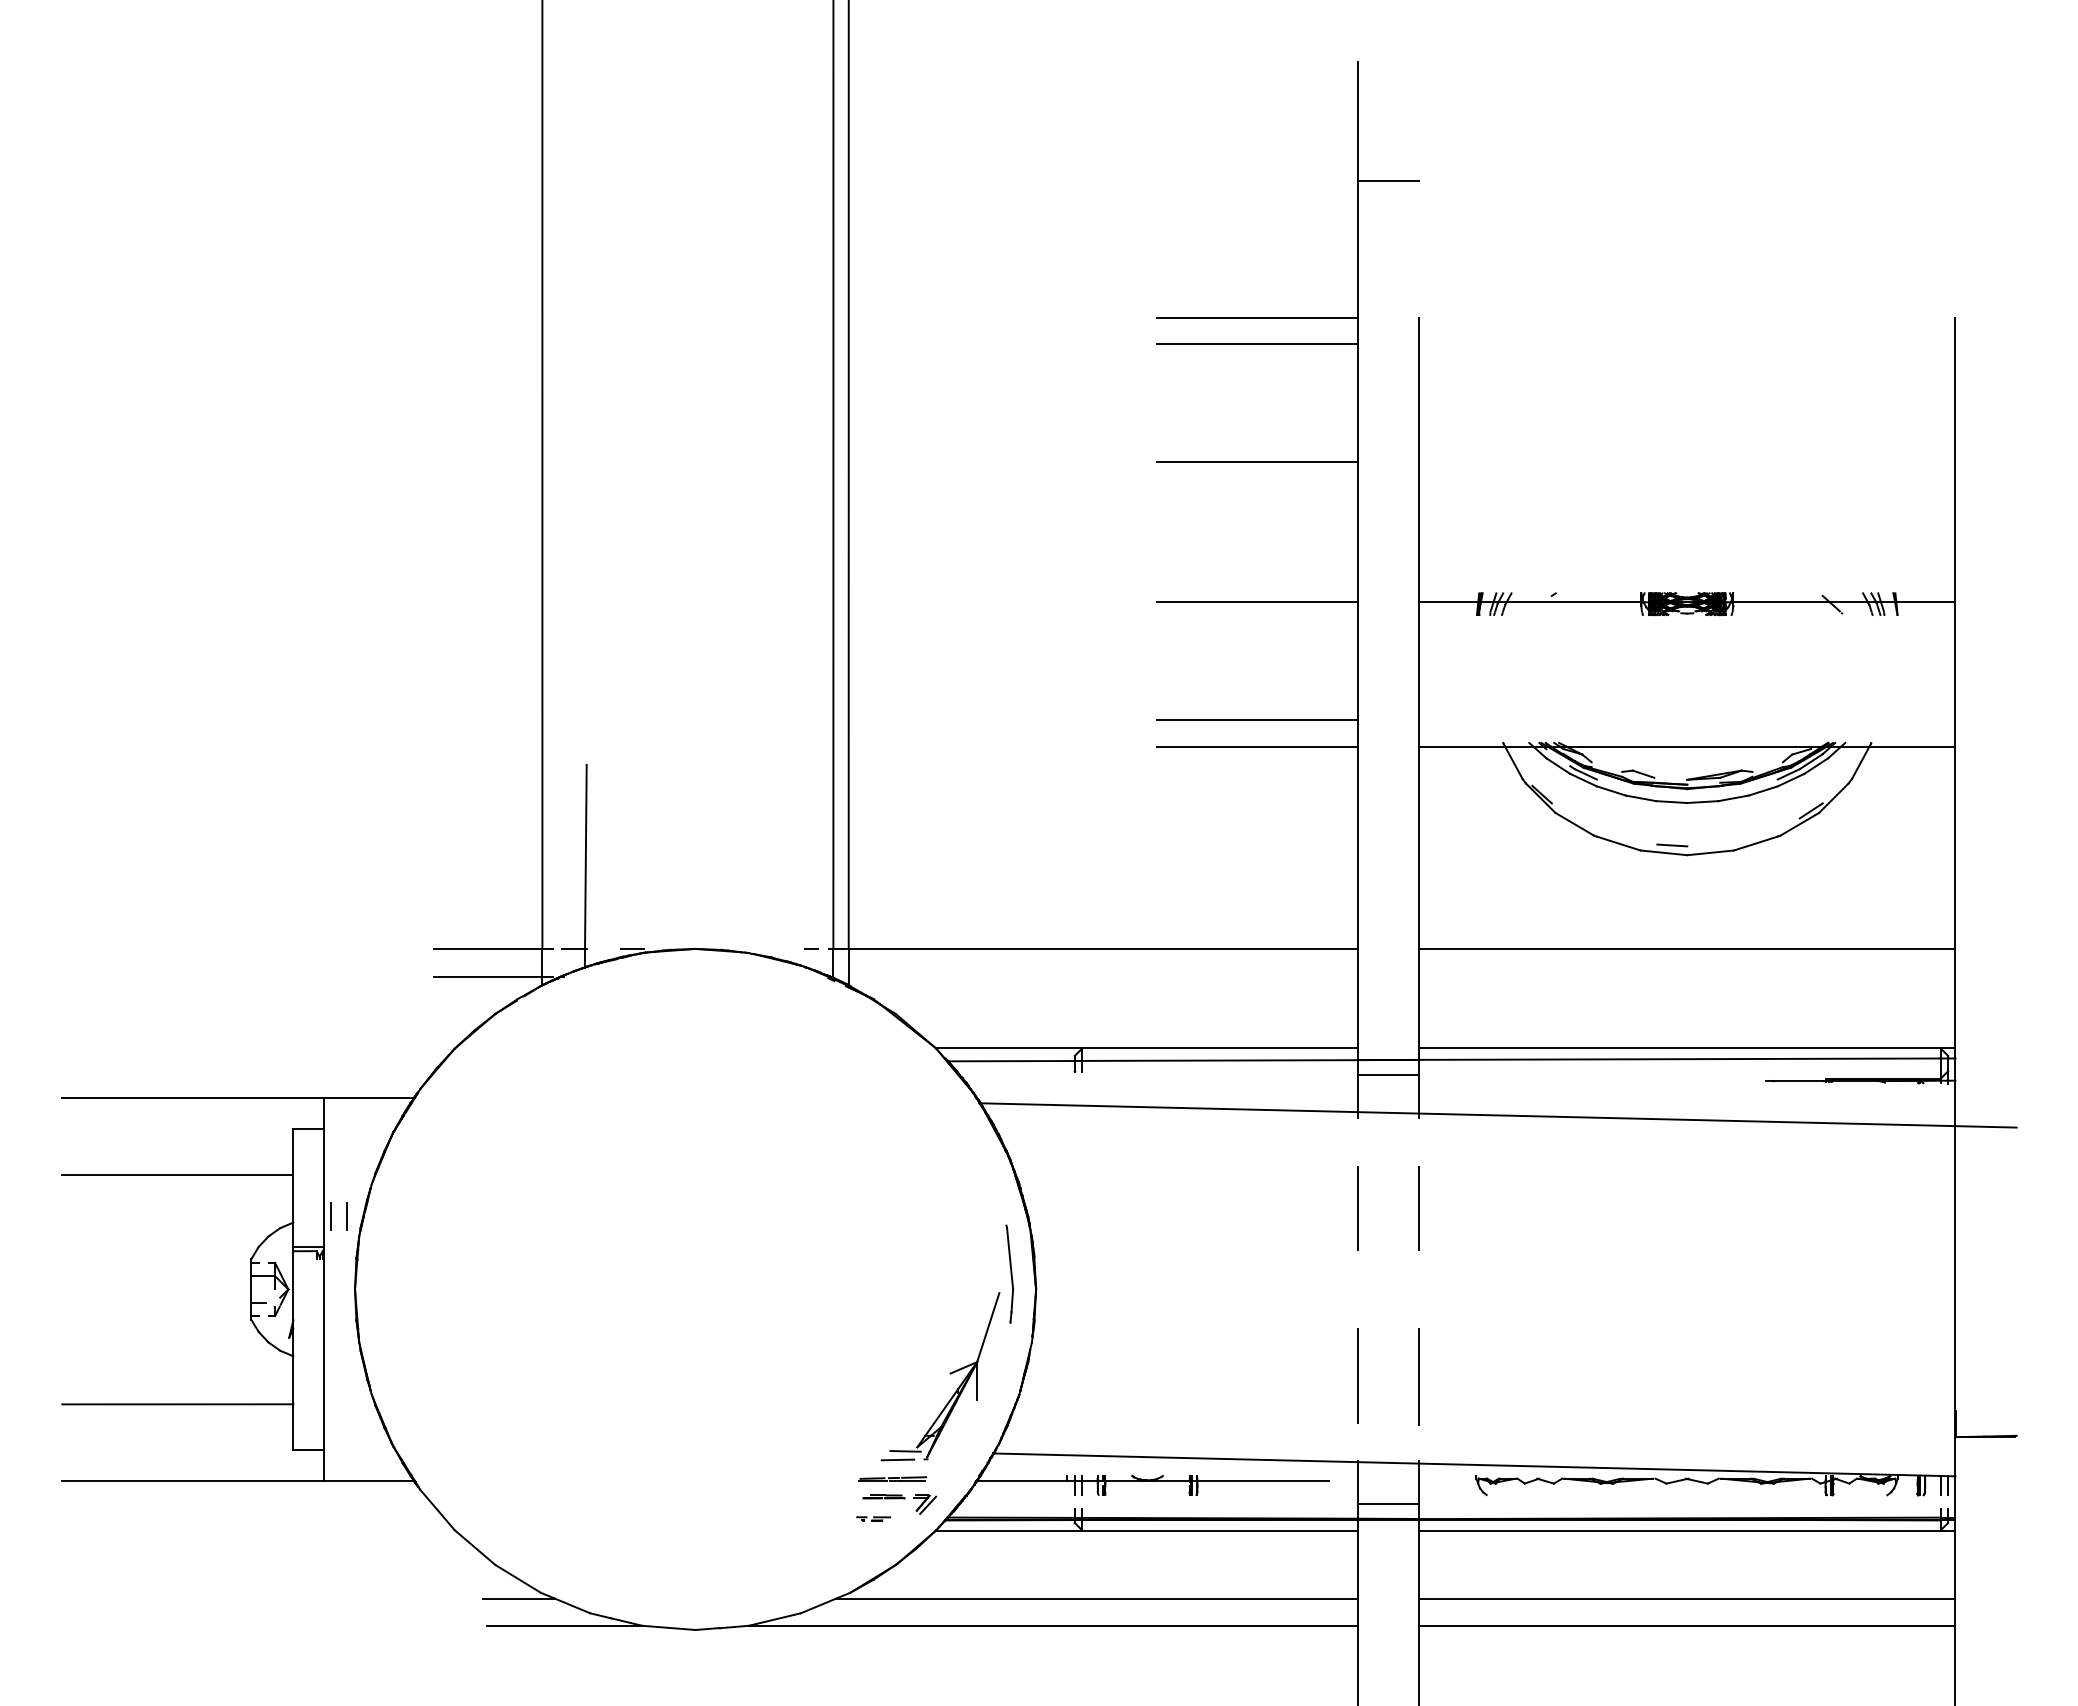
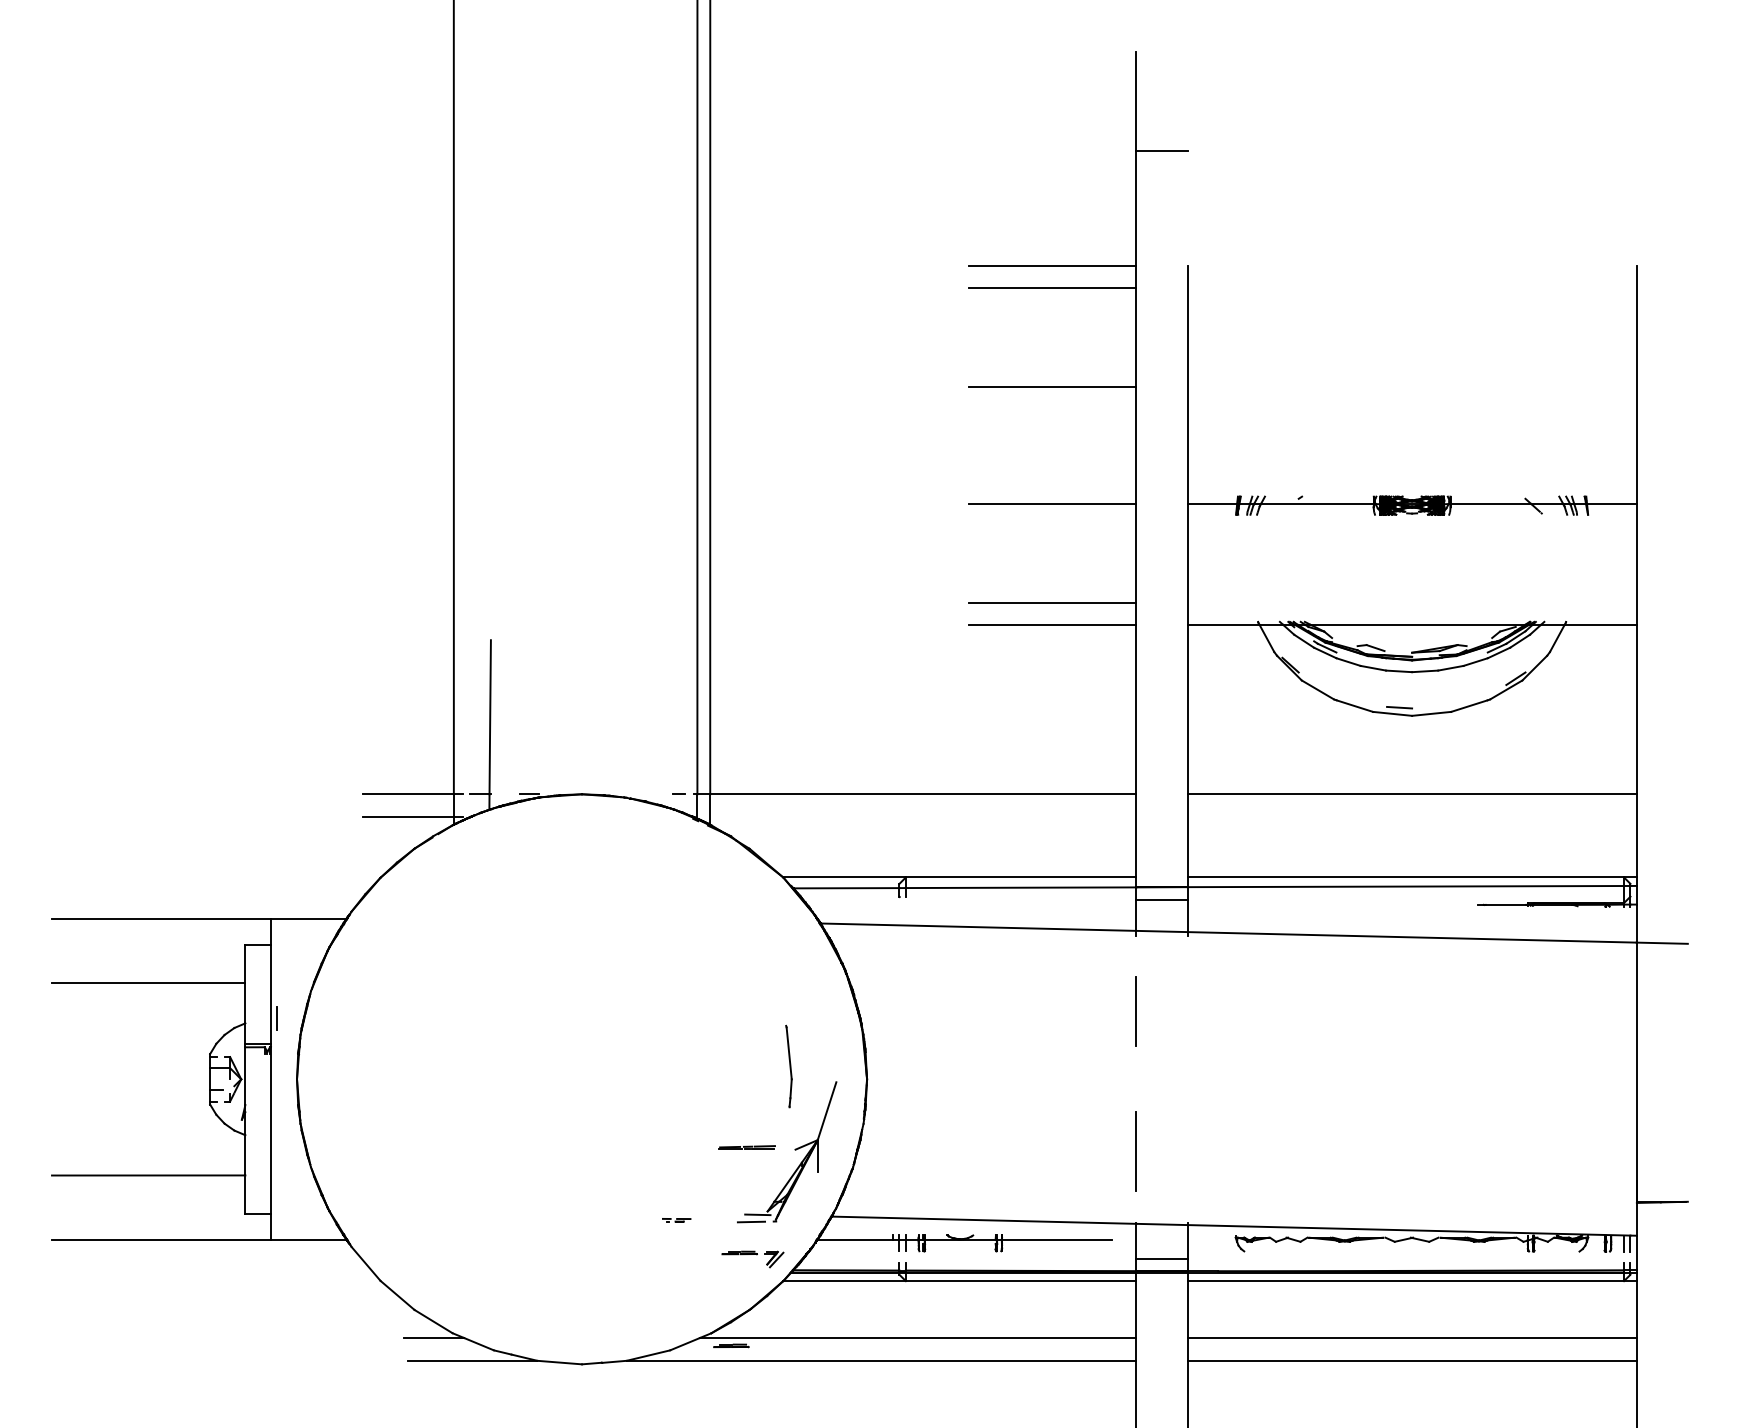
line: (1418, 1208) -> (1187, 1011), removed
line: (346, 1216) -> (289, 1018), removed
part: (1009, 1273) -> (788, 1065), moved
line: (1419, 1376) -> (1187, 1152), removed
part: (892, 1478) -> (746, 1147), moved
part: (873, 1518) -> (676, 1219), moved
part: (873, 1607) -> (730, 1345), added

